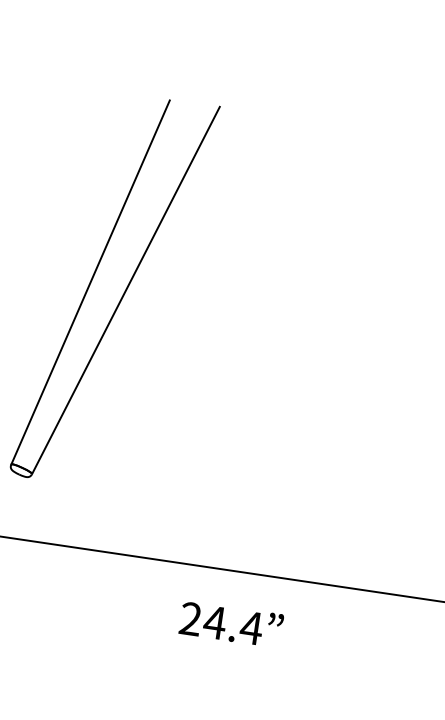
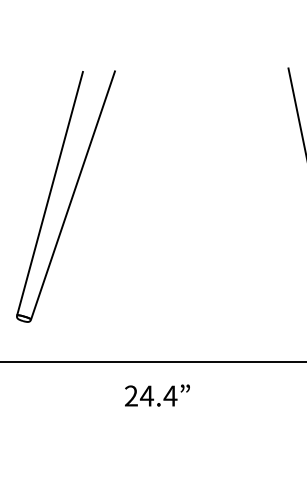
text: (231, 624) -> (157, 395), moved

